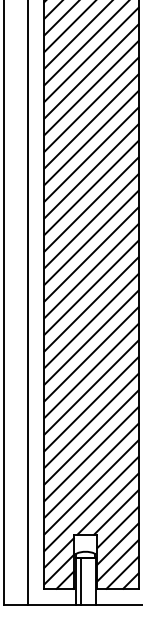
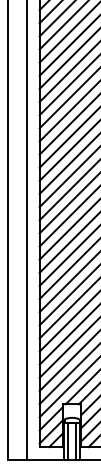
line: (90, 581) -> (76, 441), added

